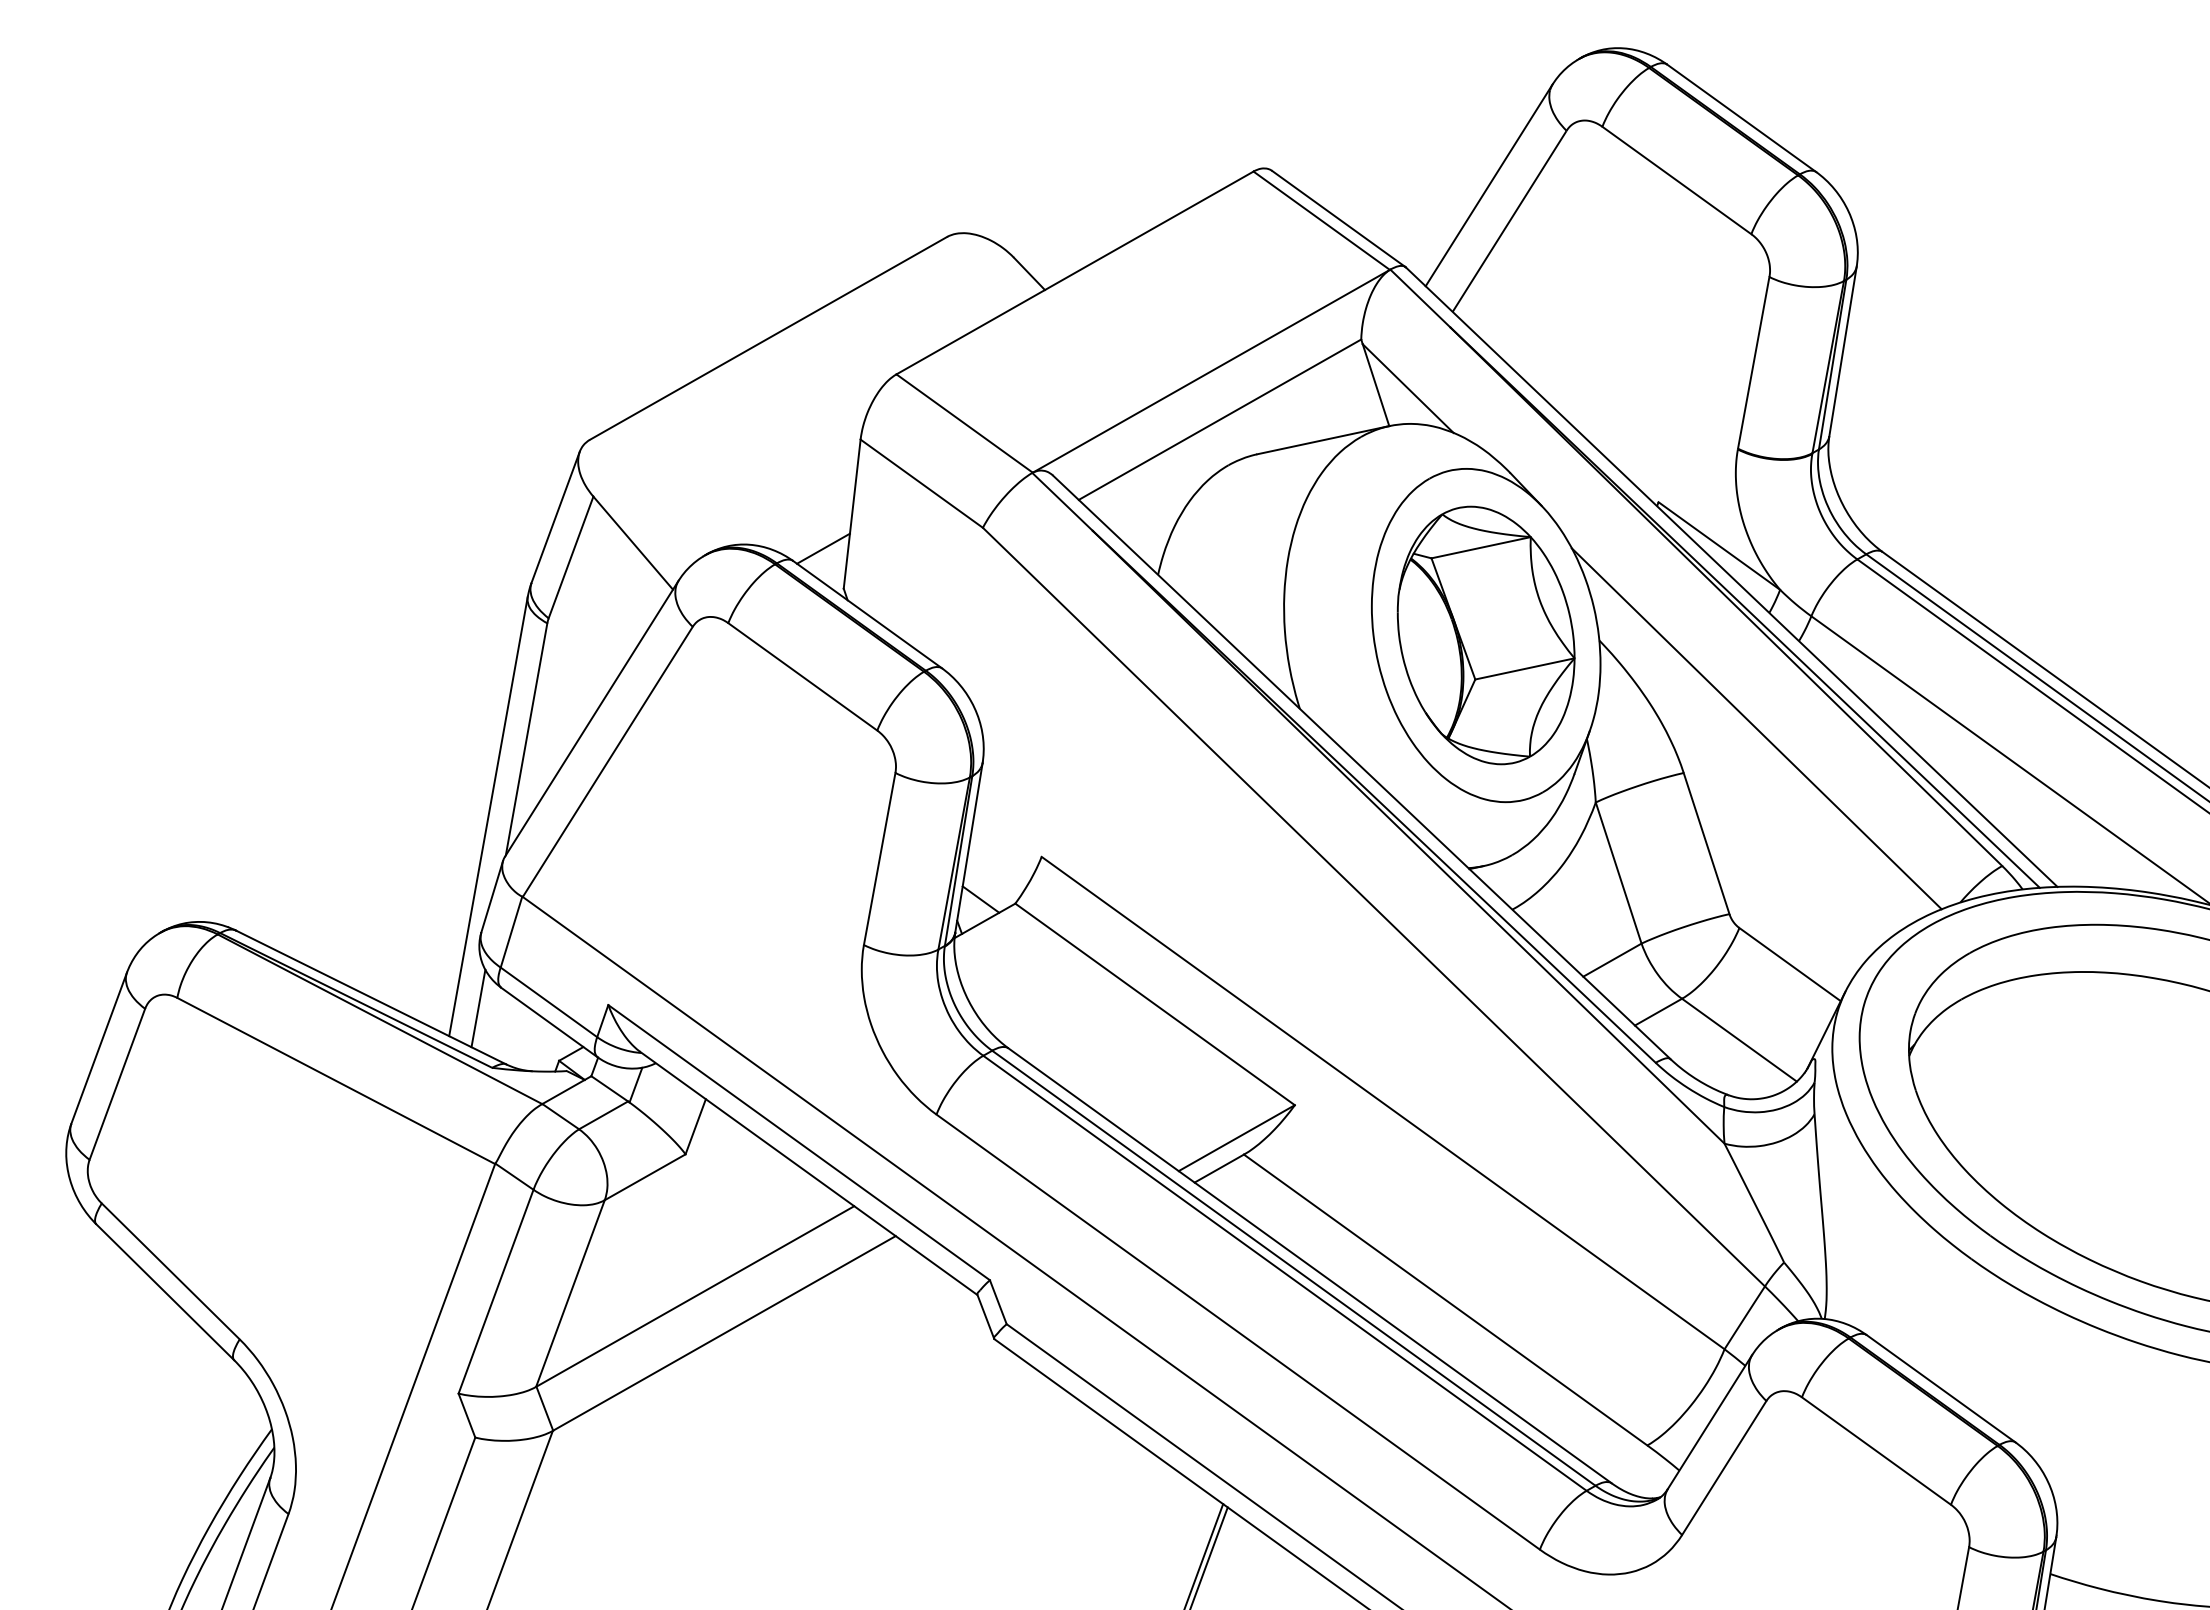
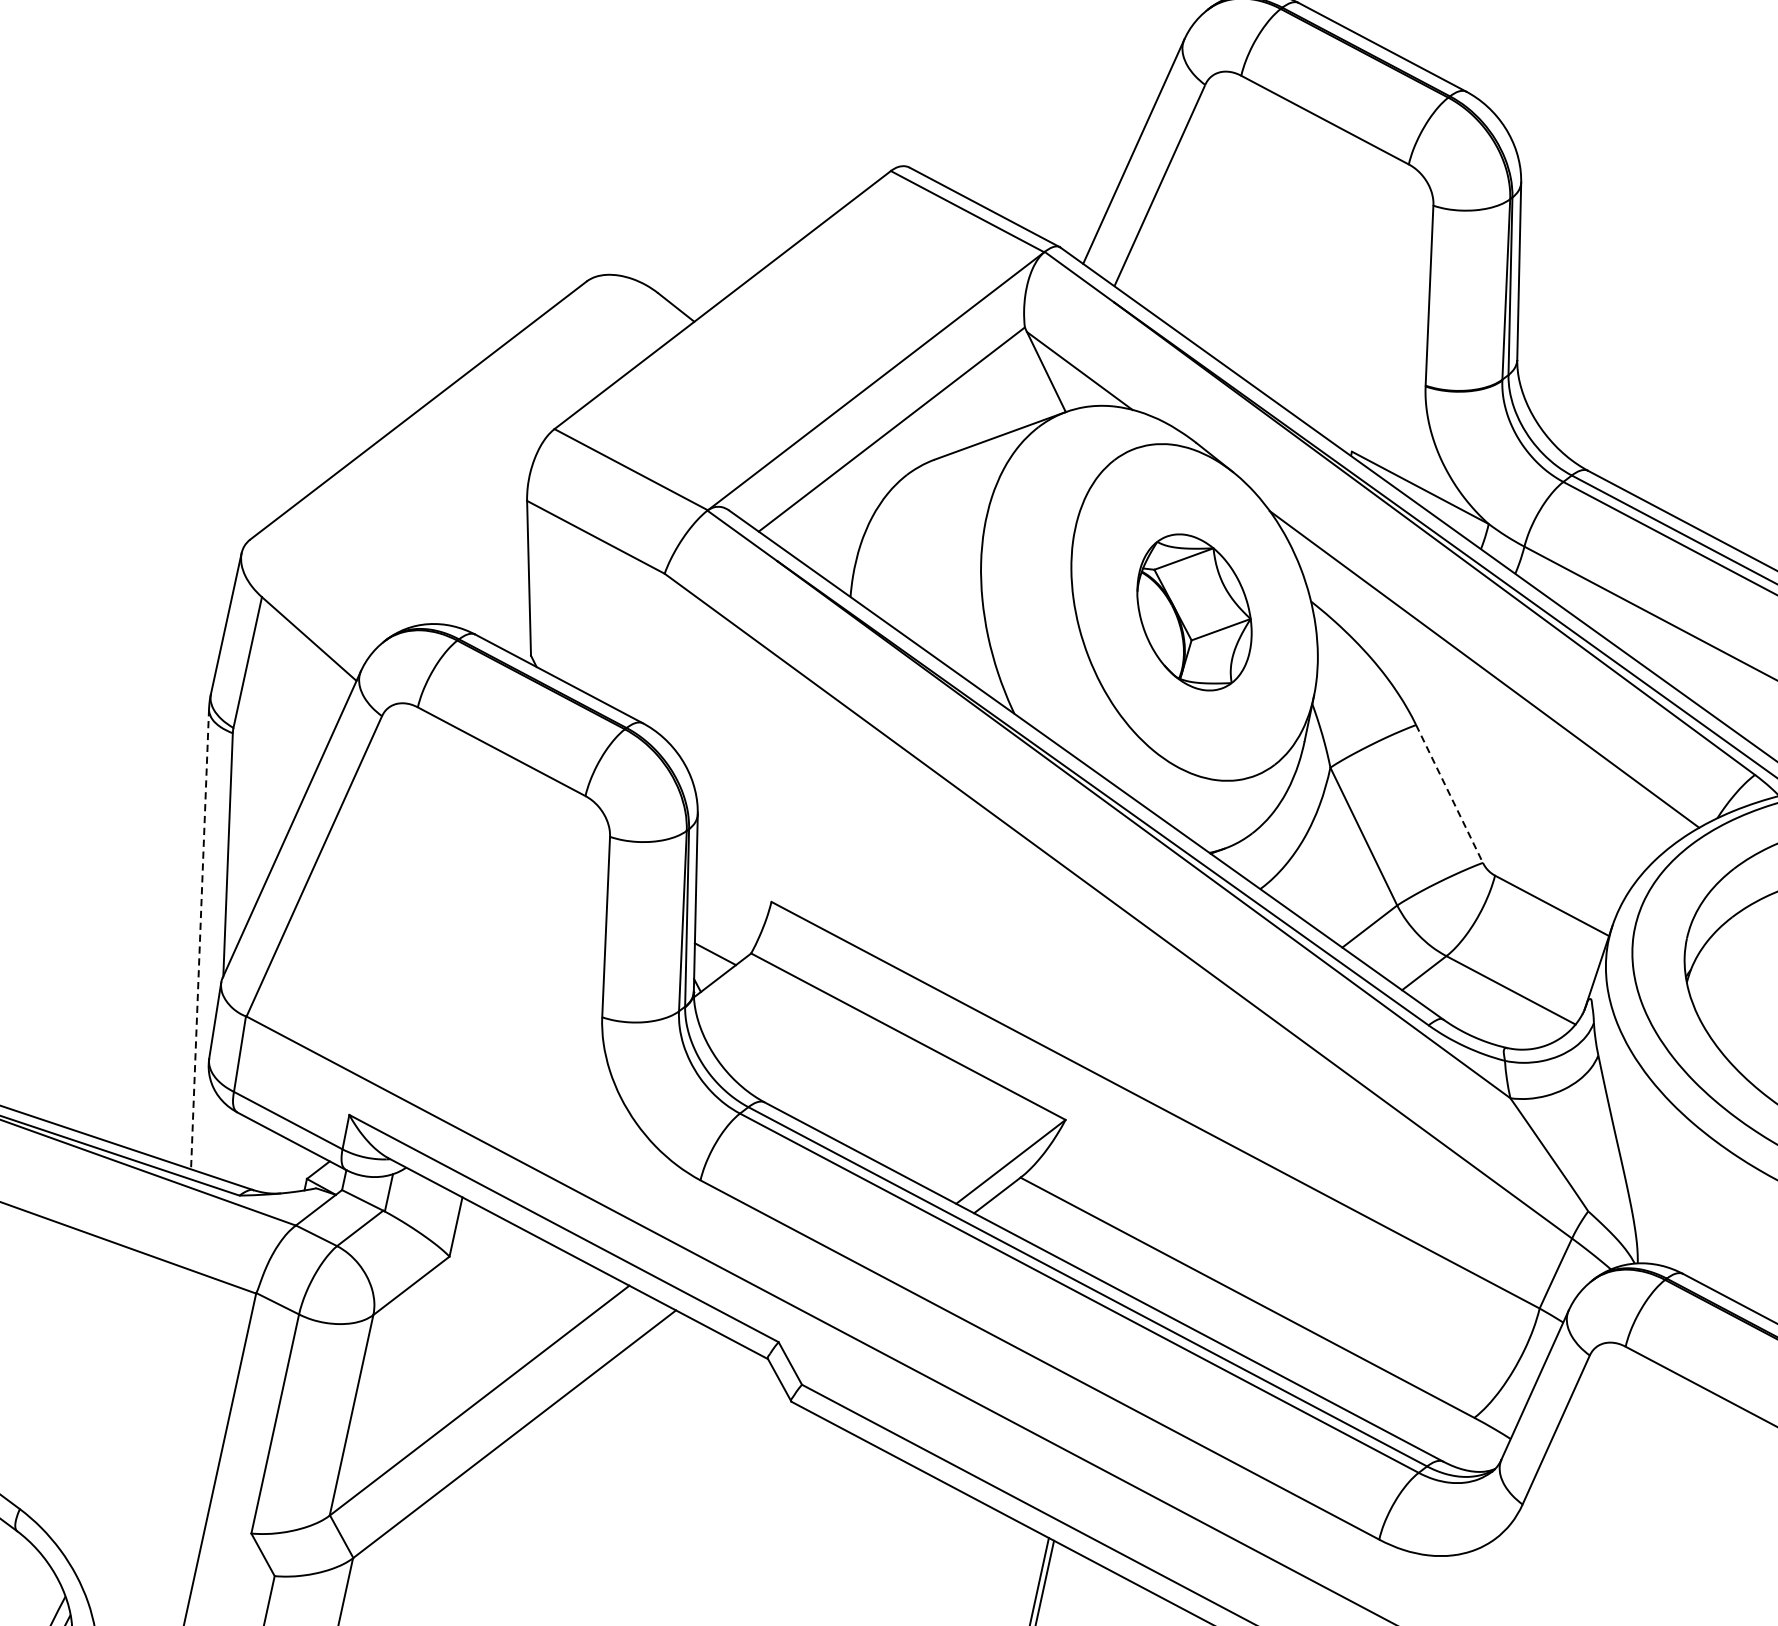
line: (823, 548) -> (504, 617), removed
part: (1485, 635) -> (1193, 612), size x0.6
line: (488, 817) -> (200, 940), solid -> dashed
line: (1706, 844) -> (1449, 794), solid -> dashed
line: (478, 1008) -> (217, 1136), removed

